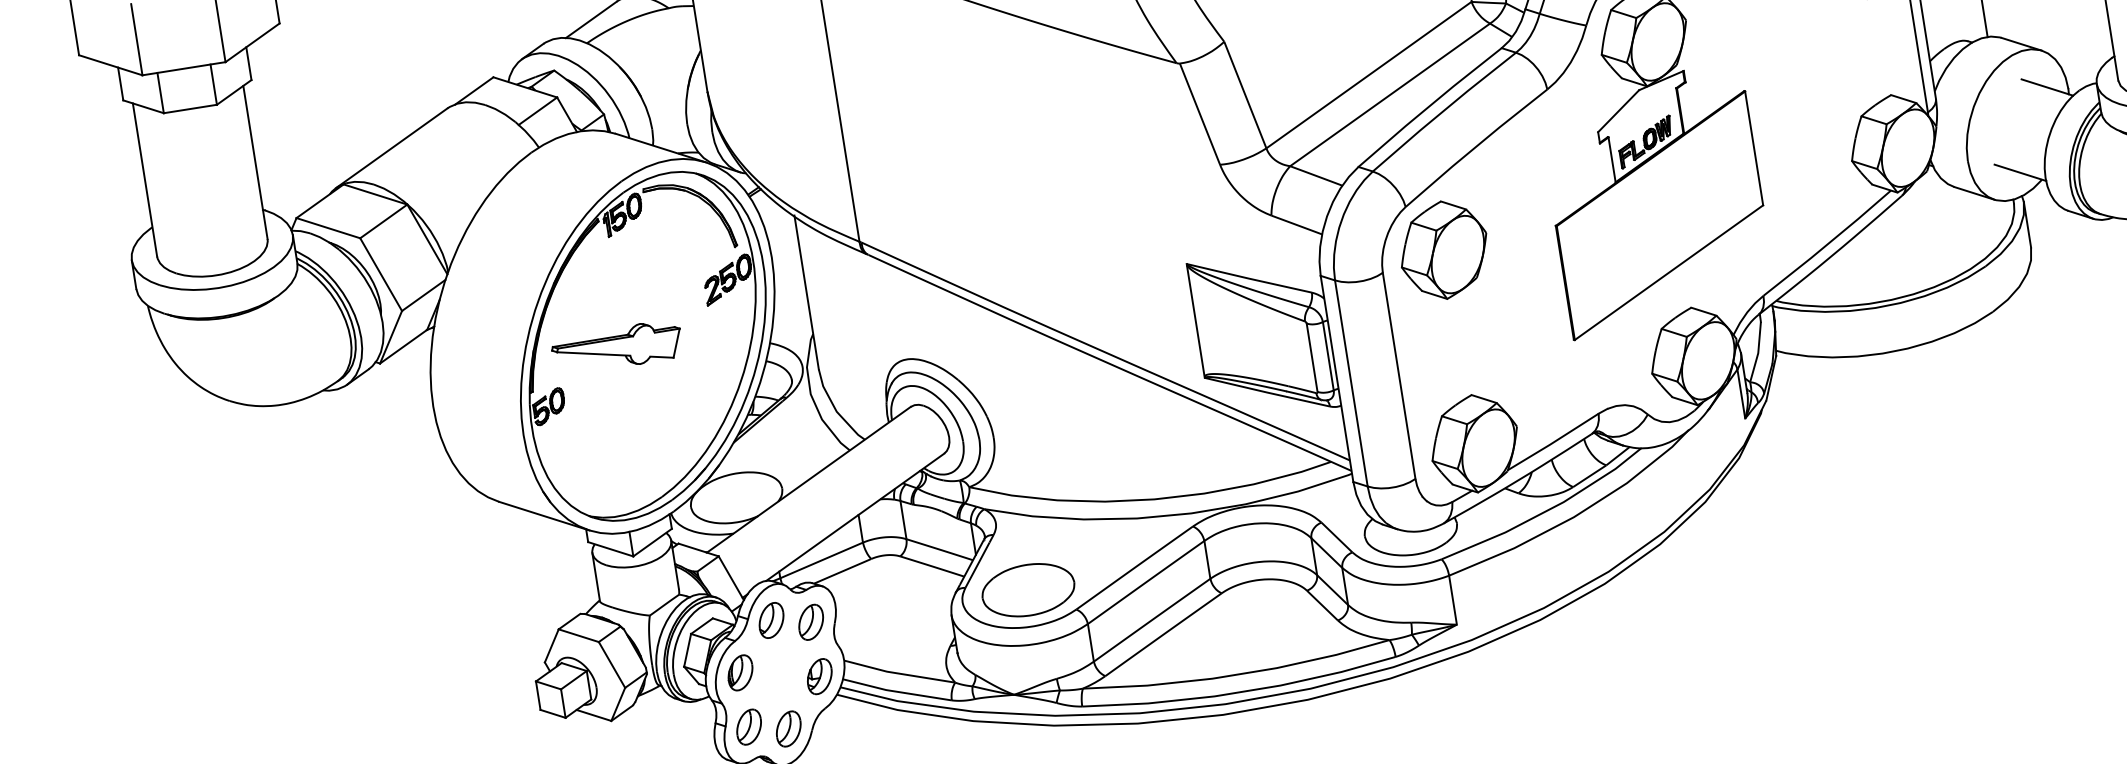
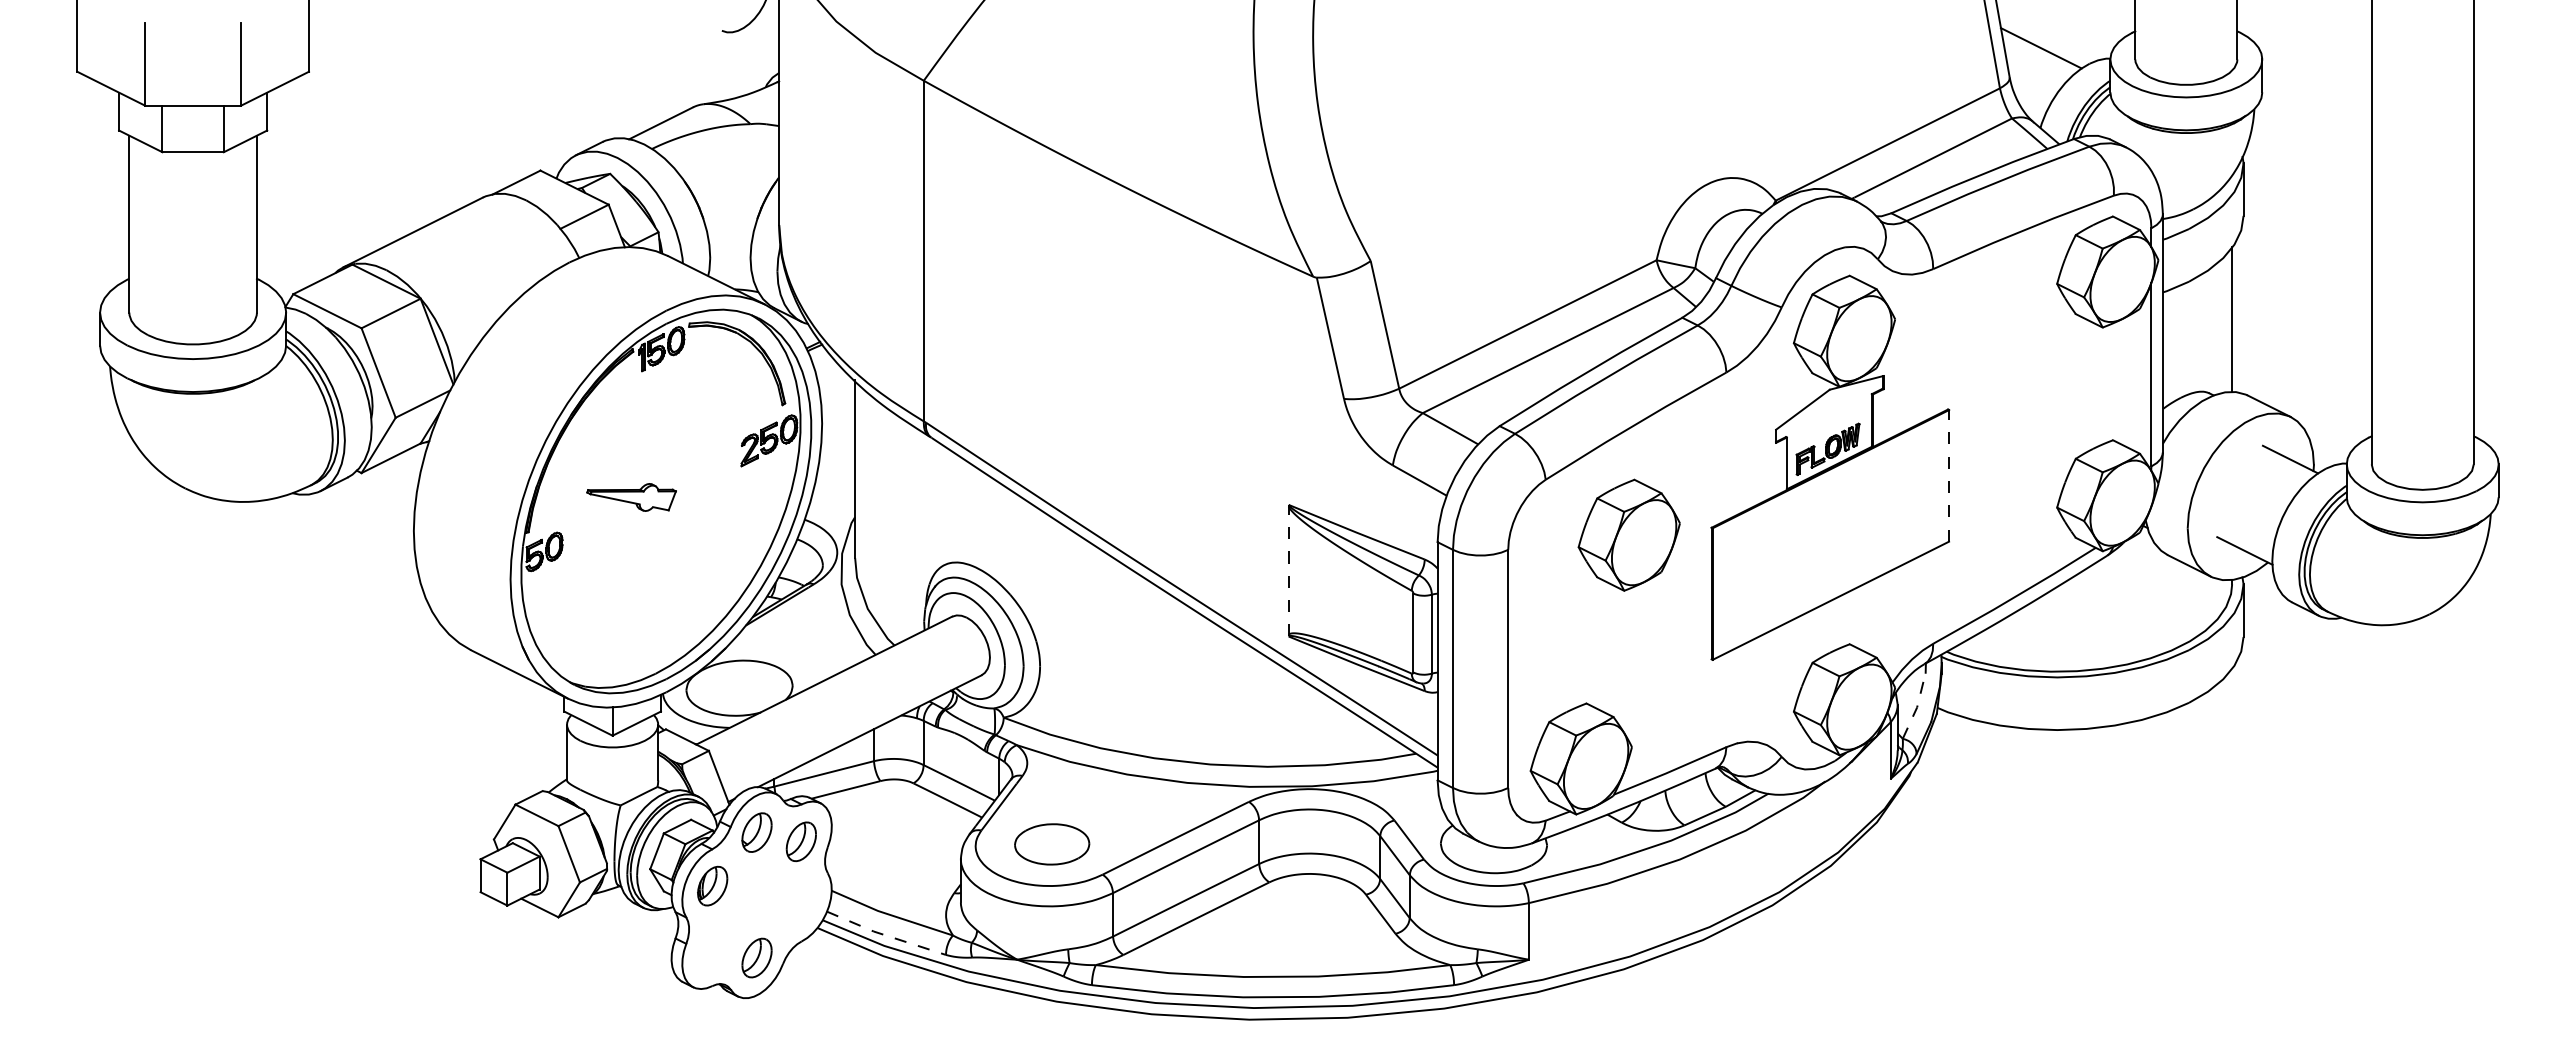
line: (1754, 148) -> (1949, 475), solid -> dashed
part: (1443, 249) -> (1628, 534), moved
line: (1195, 320) -> (1288, 570), solid -> dashed
part: (617, 347) -> (631, 497), size x0.6
line: (1758, 353) -> (1917, 707), solid -> dashed
part: (1028, 590) -> (1052, 844), size x0.7
part: (819, 676) -> (800, 904), removed
line: (896, 691) -> (885, 935), solid -> dashed
part: (748, 726) -> (712, 948), removed

